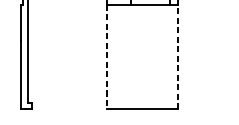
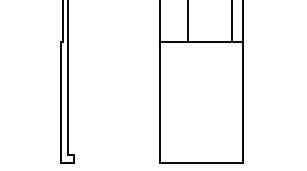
line: (178, 56) -> (242, 101), dashed -> solid
line: (106, 57) -> (159, 102), dashed -> solid

